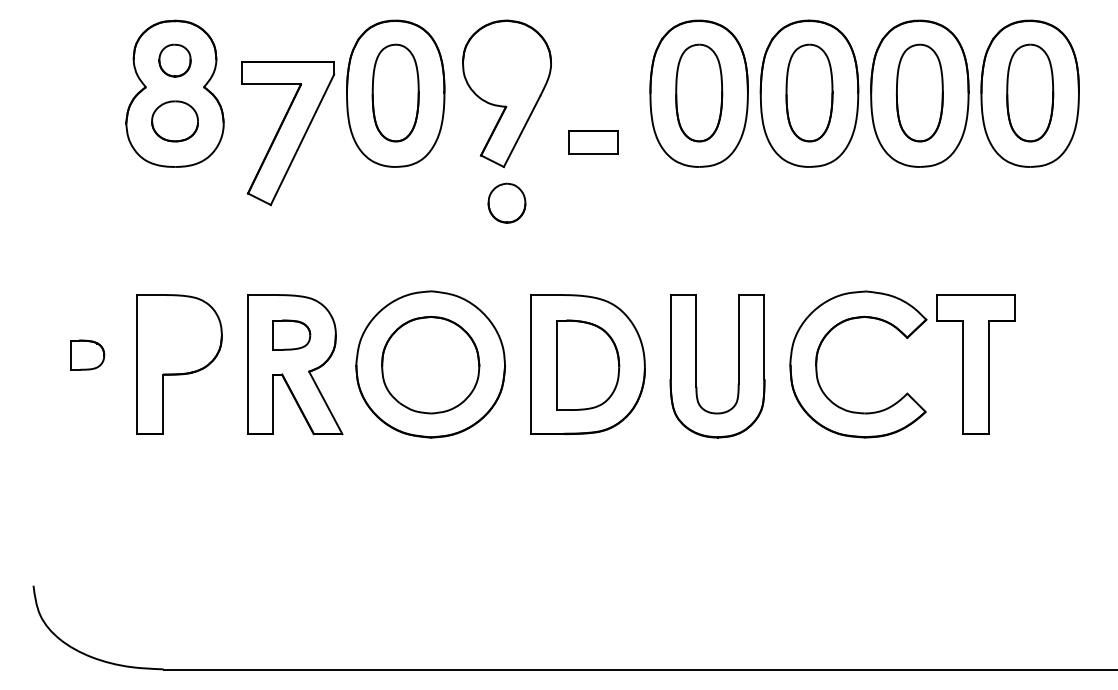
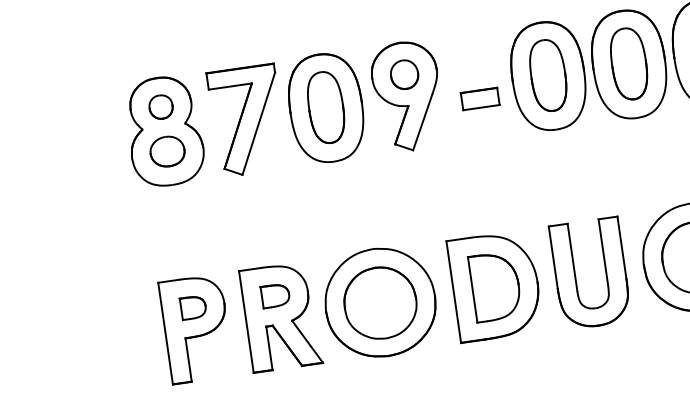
part: (288, 133) -> (247, 120), moved
part: (593, 142) -> (480, 99), moved
part: (506, 202) -> (404, 74), moved
part: (87, 354) -> (193, 307), moved

